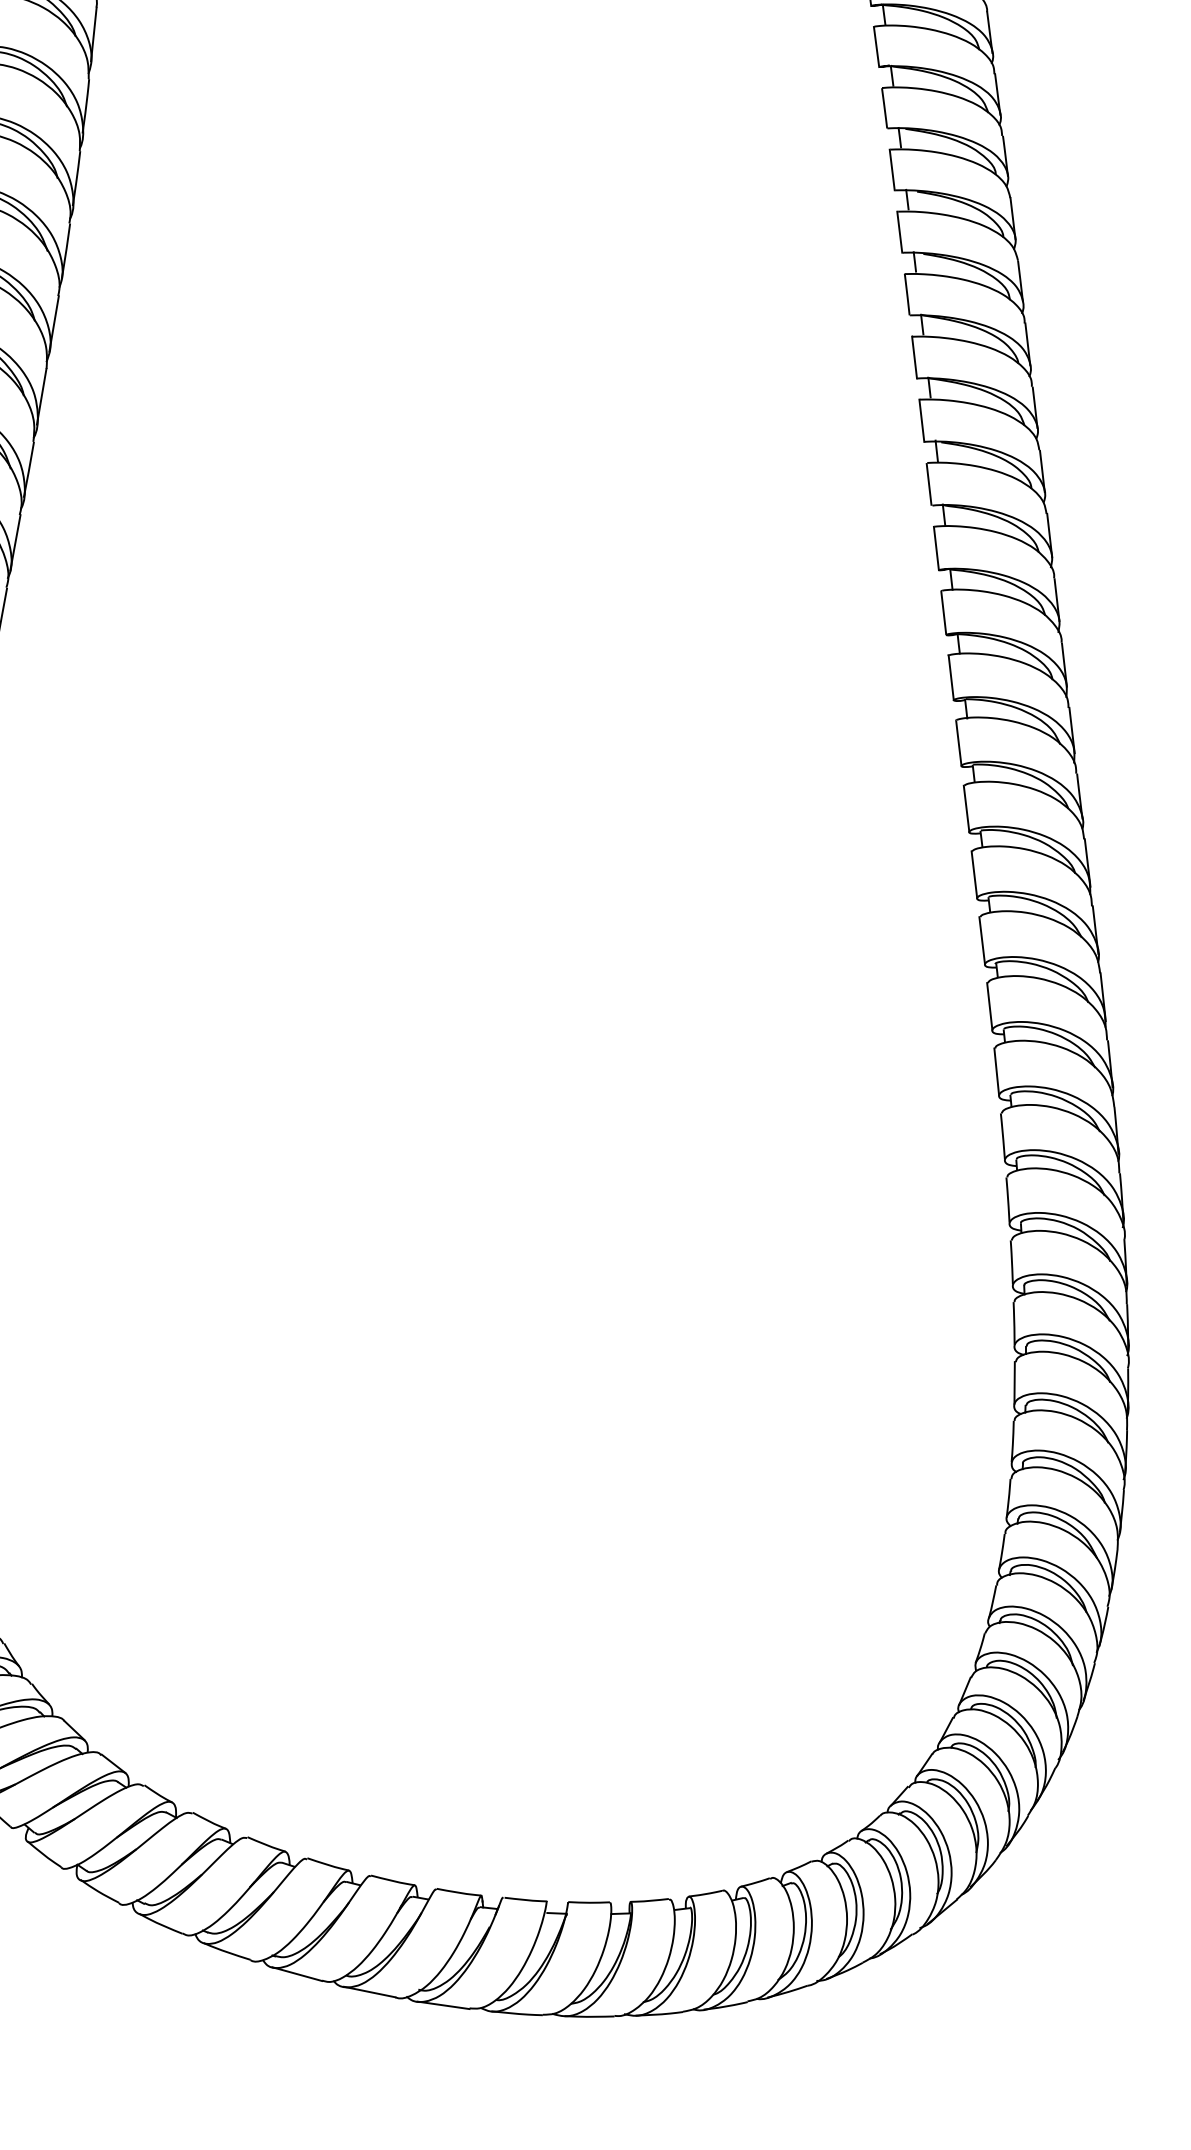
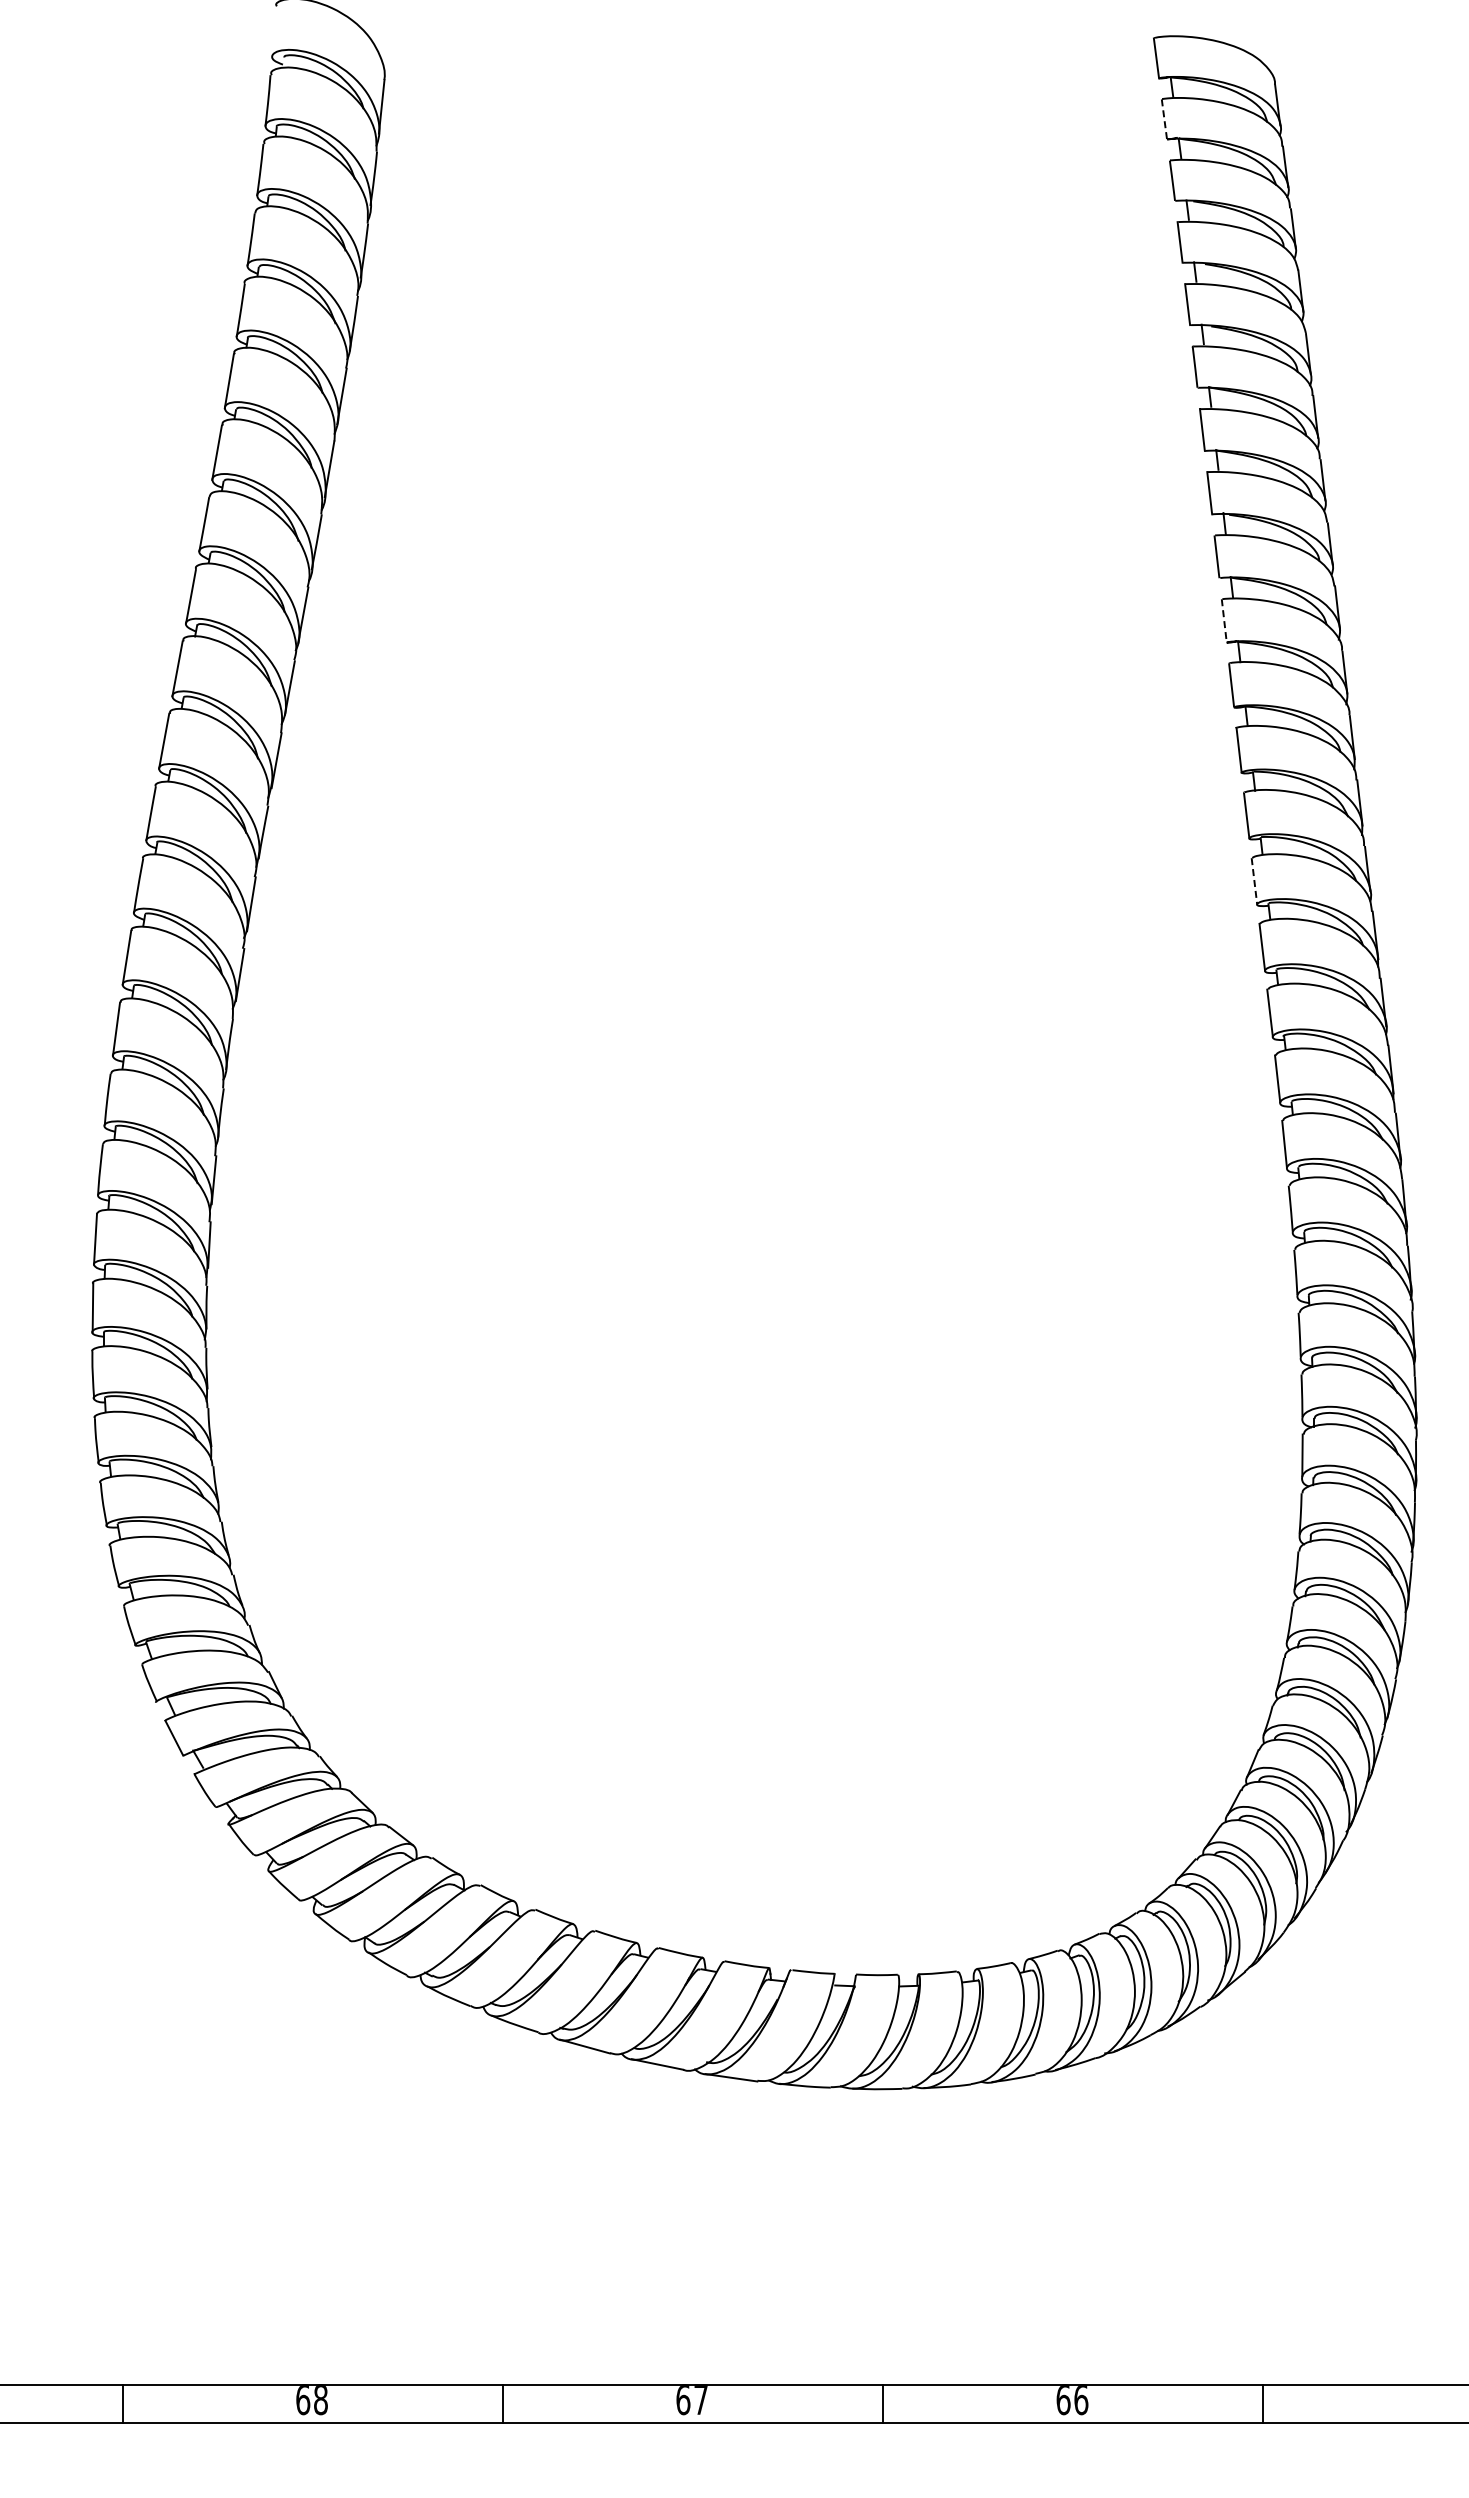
line: (876, 47) -> (1164, 119), solid -> dashed
line: (936, 548) -> (1224, 620), solid -> dashed
line: (966, 809) -> (1254, 881), solid -> dashed

